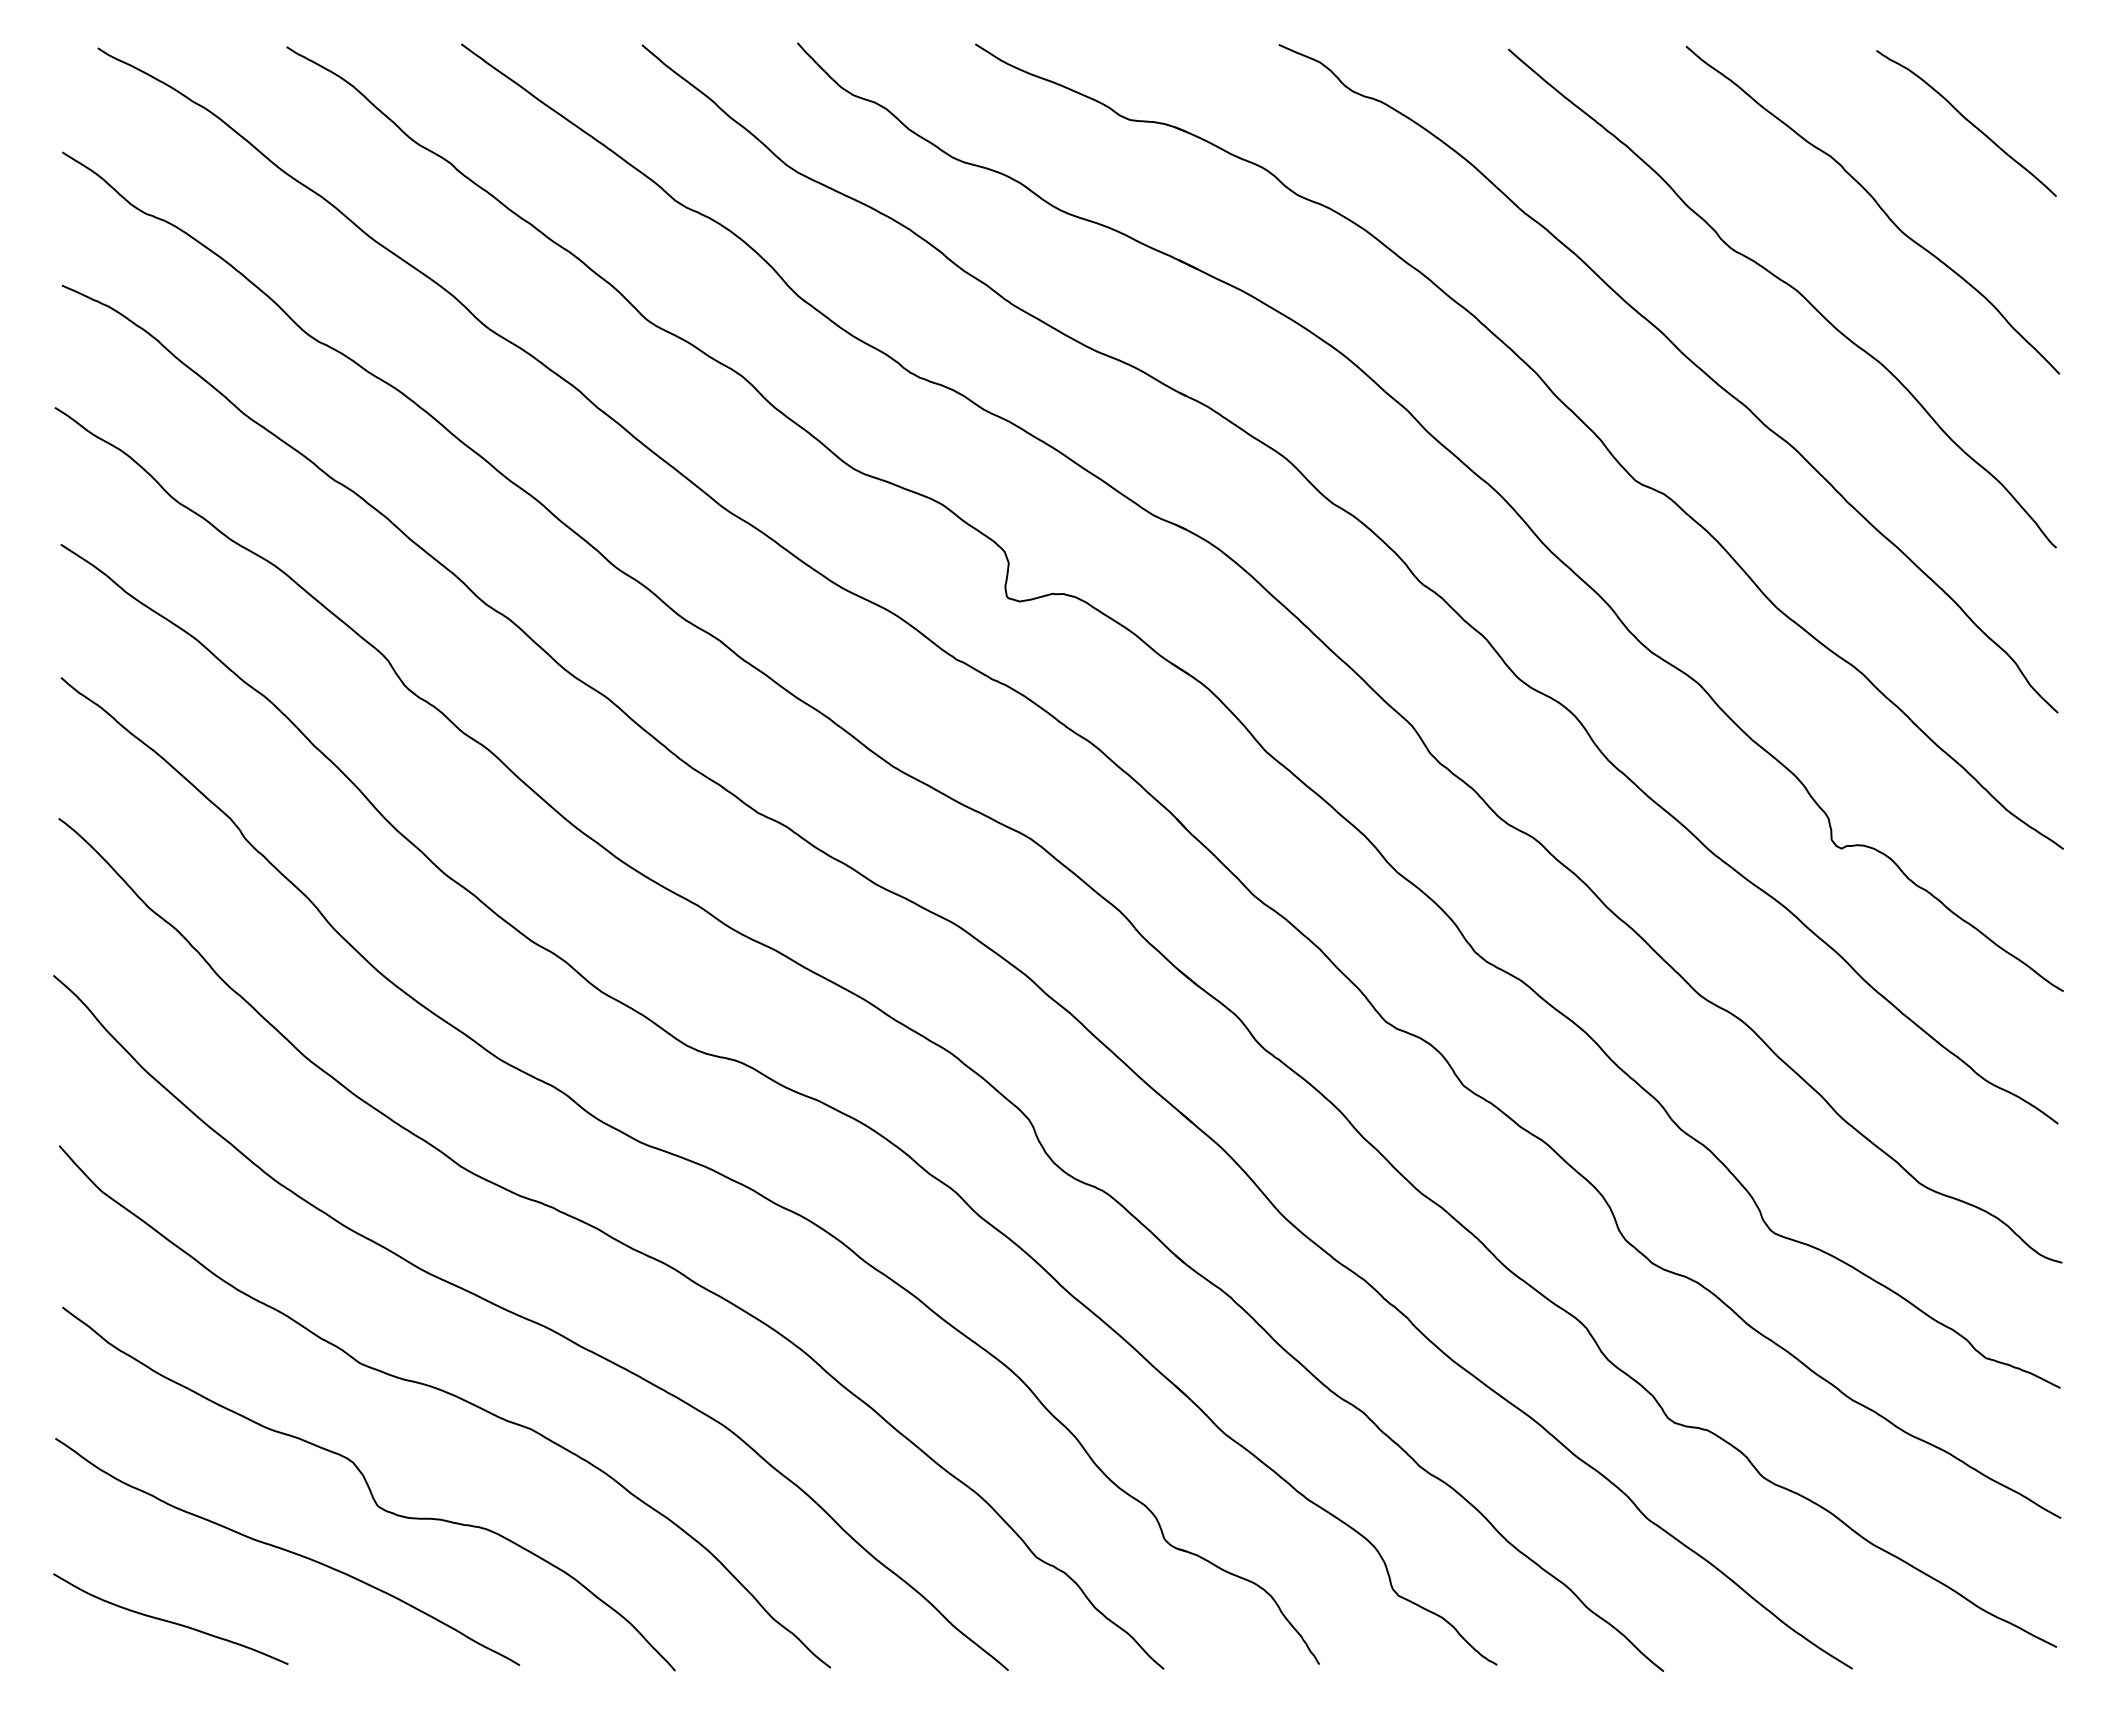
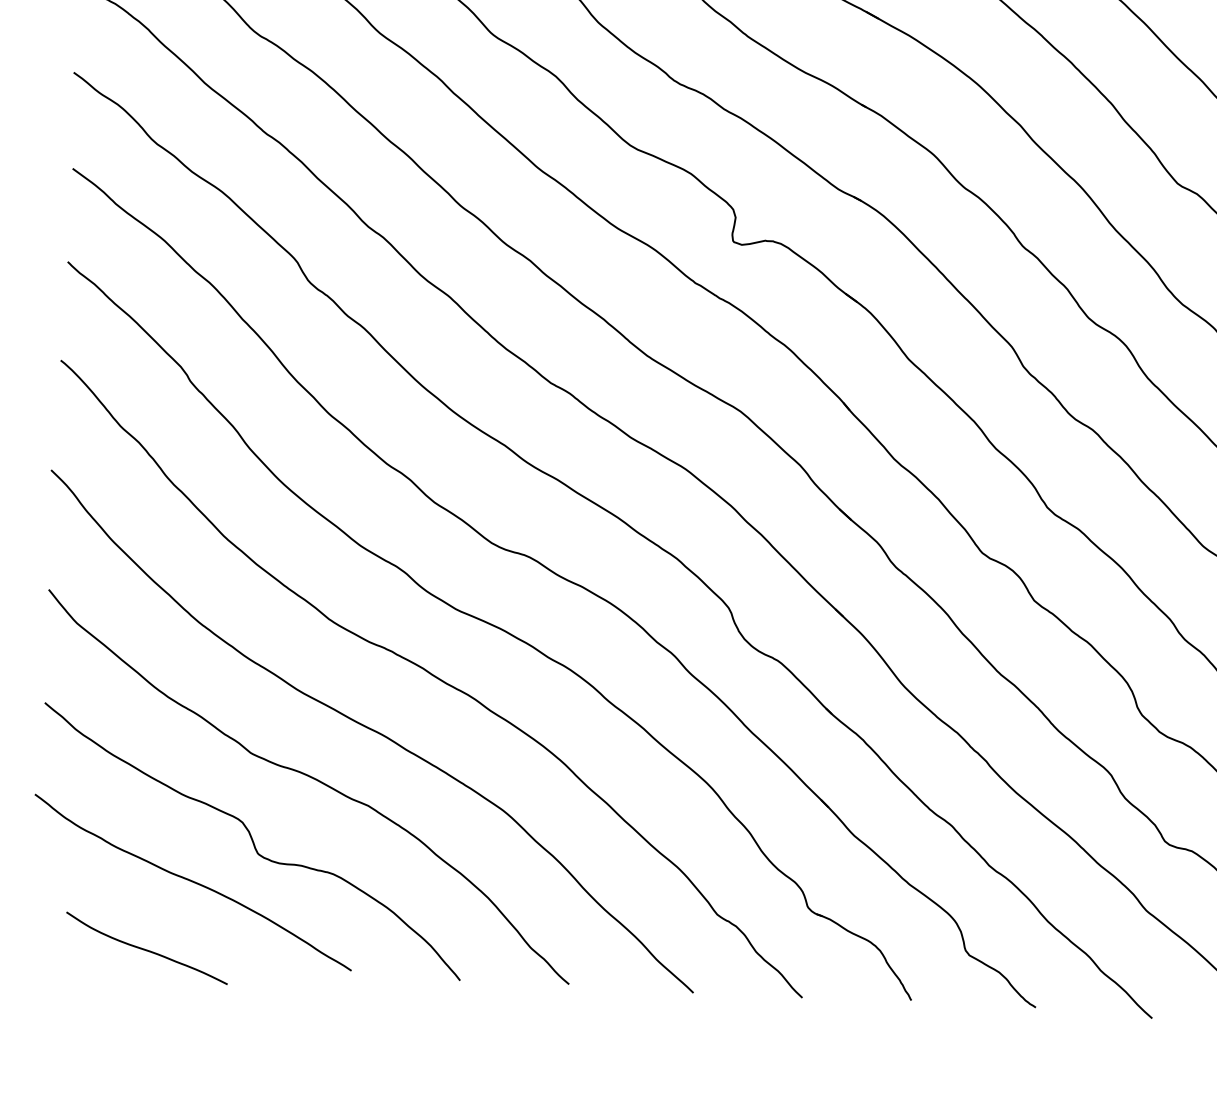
curve: (169, 1620) -> (146, 949), moved

